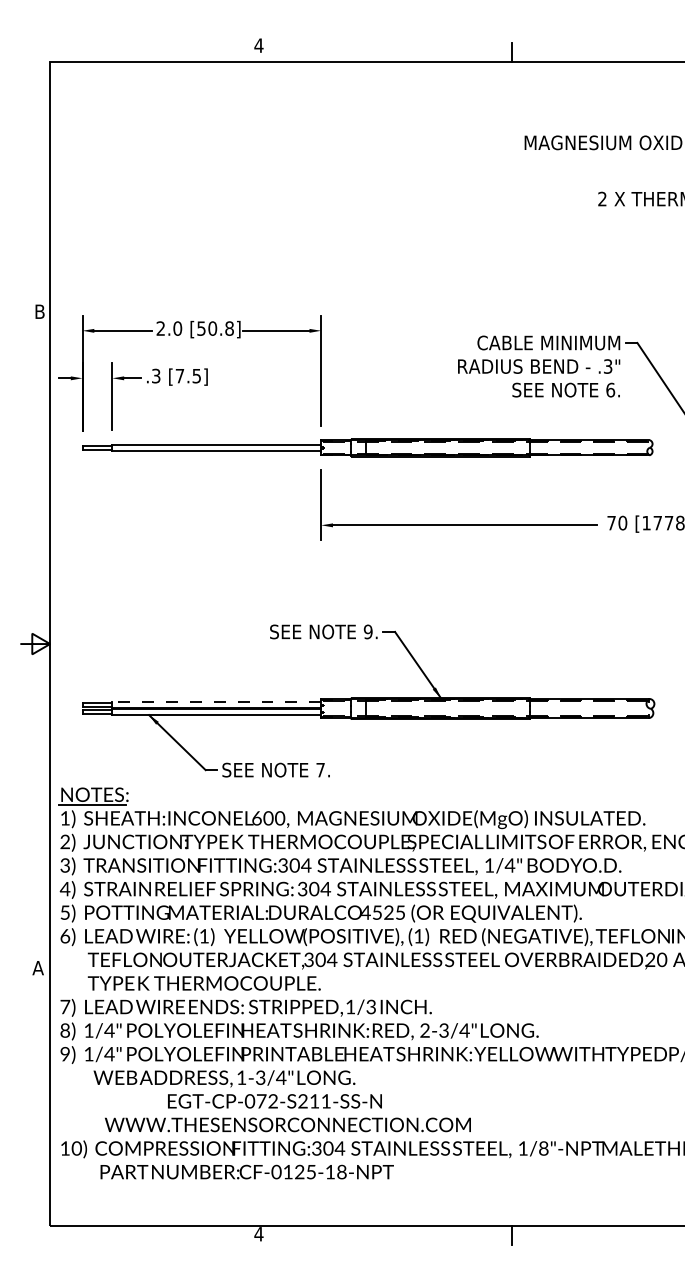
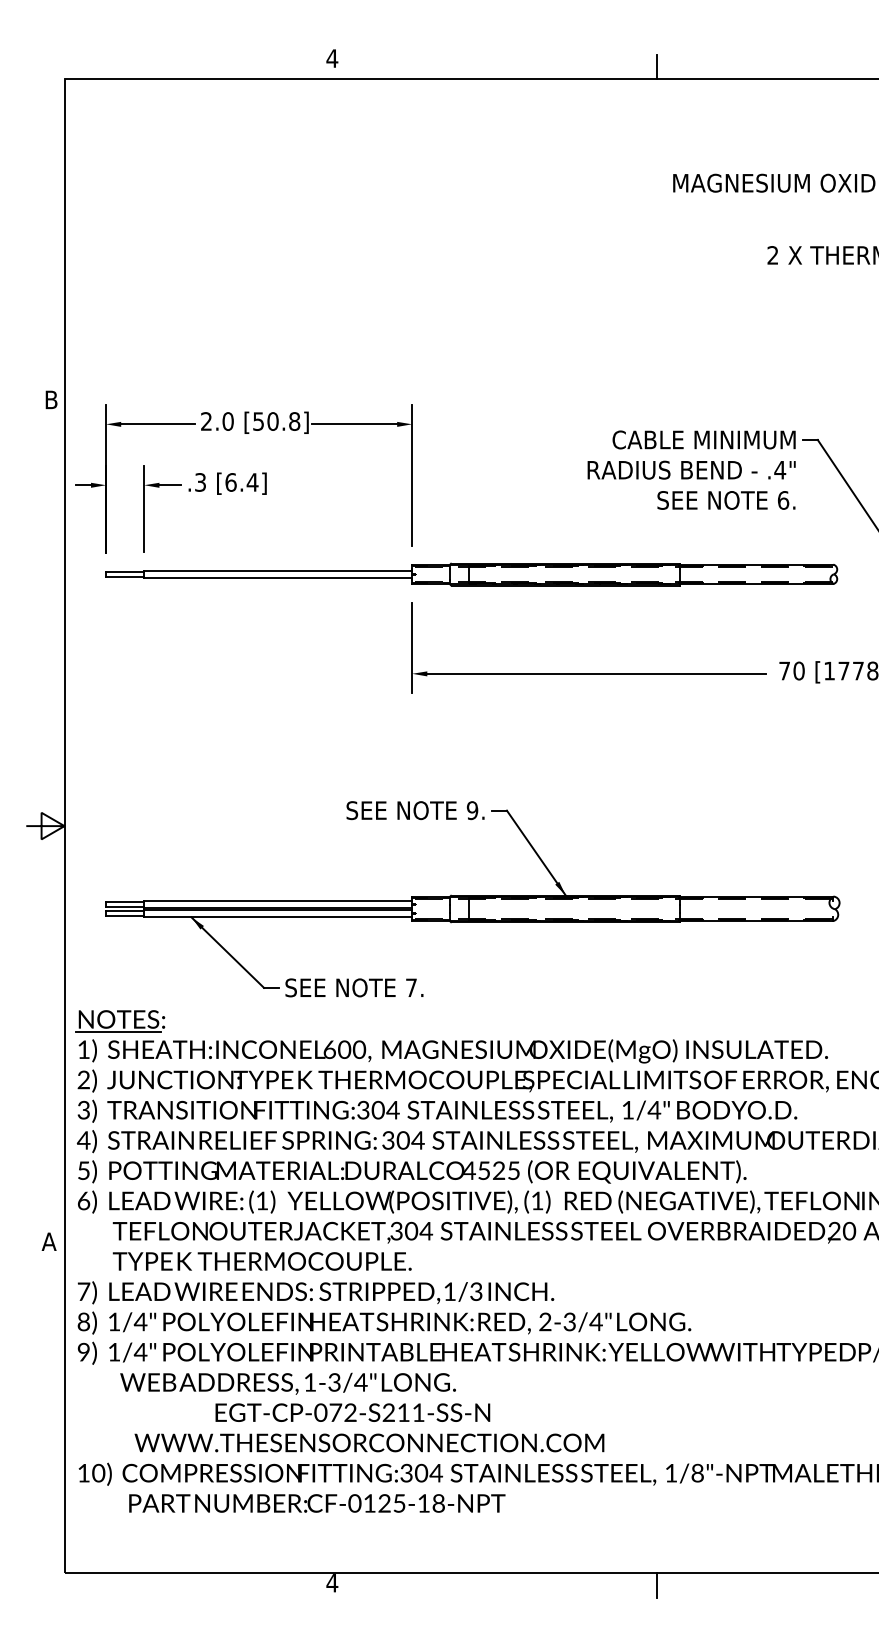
text: (607, 366) -> (779, 470), .3" -> .4"
text: (188, 375) -> (241, 481), [7.5] -> [6.4]
line: (216, 702) -> (277, 901), dashed -> solid

